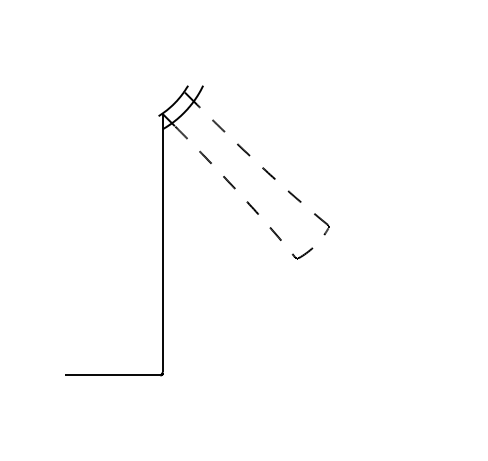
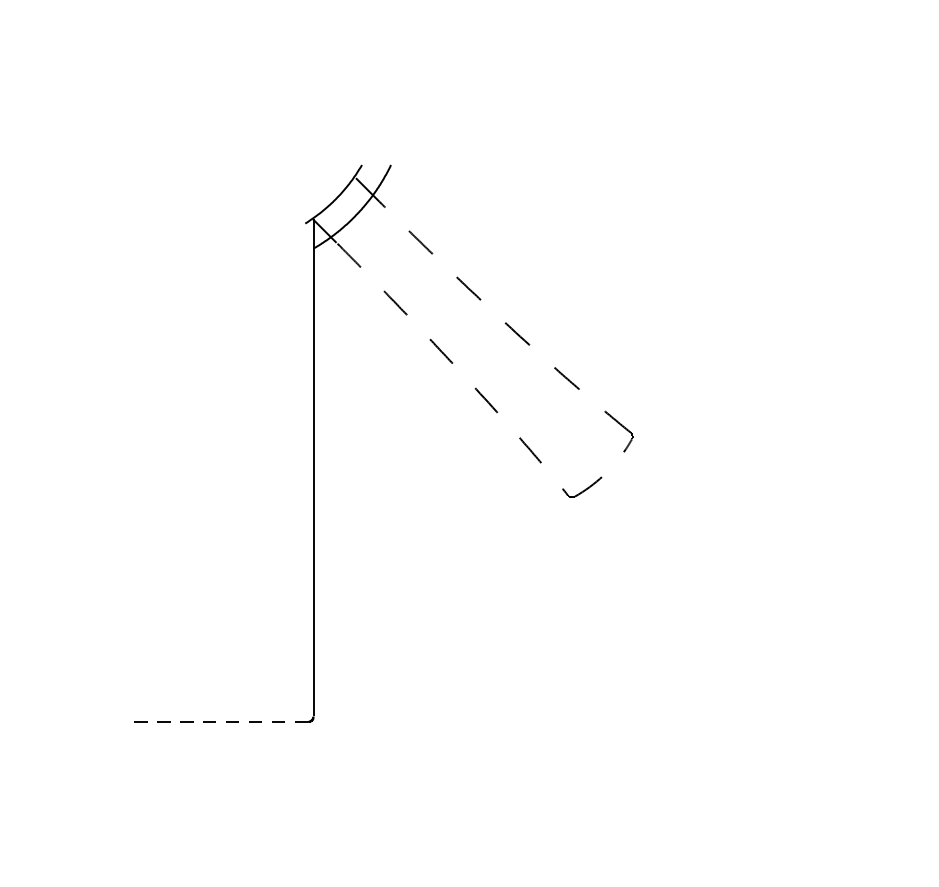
line: (112, 375) -> (216, 722), solid -> dashed

